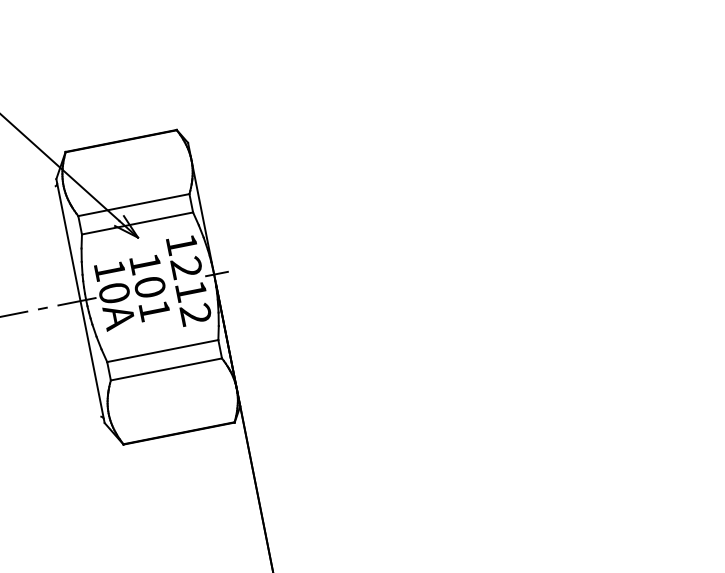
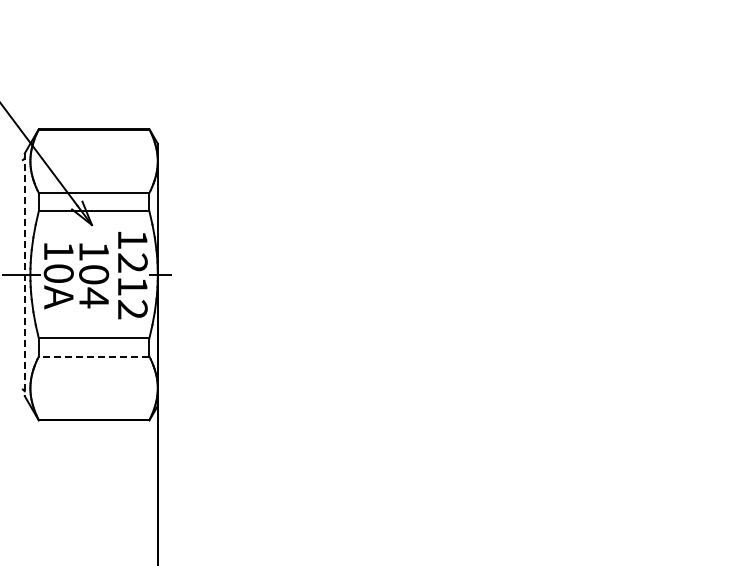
line: (80, 301) -> (24, 275), solid -> dashed
text: (154, 310) -> (93, 297), 101 -> 104
line: (165, 369) -> (93, 356), solid -> dashed

